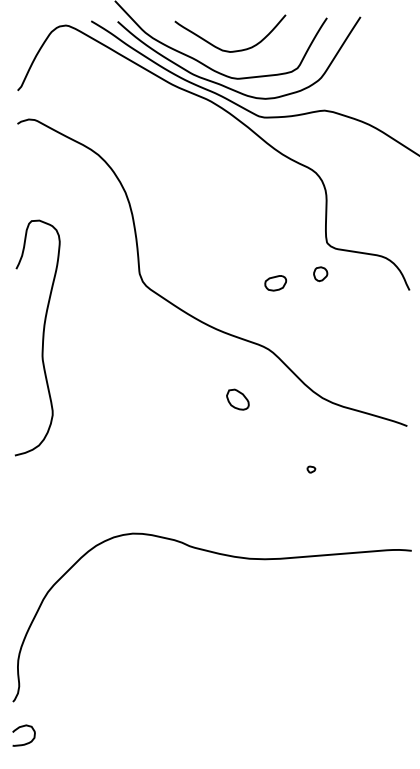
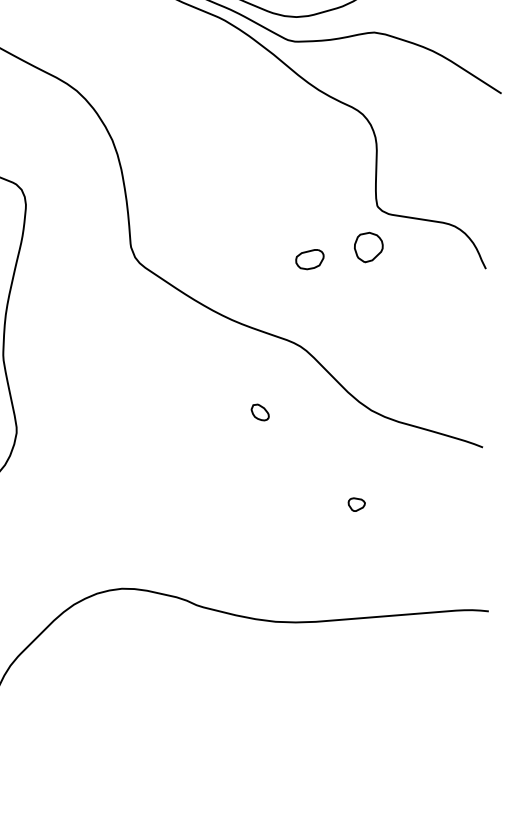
part: (320, 274) -> (368, 248), size x1.6
part: (237, 399) -> (259, 412), size x0.6
part: (311, 469) -> (356, 504), size x1.6

